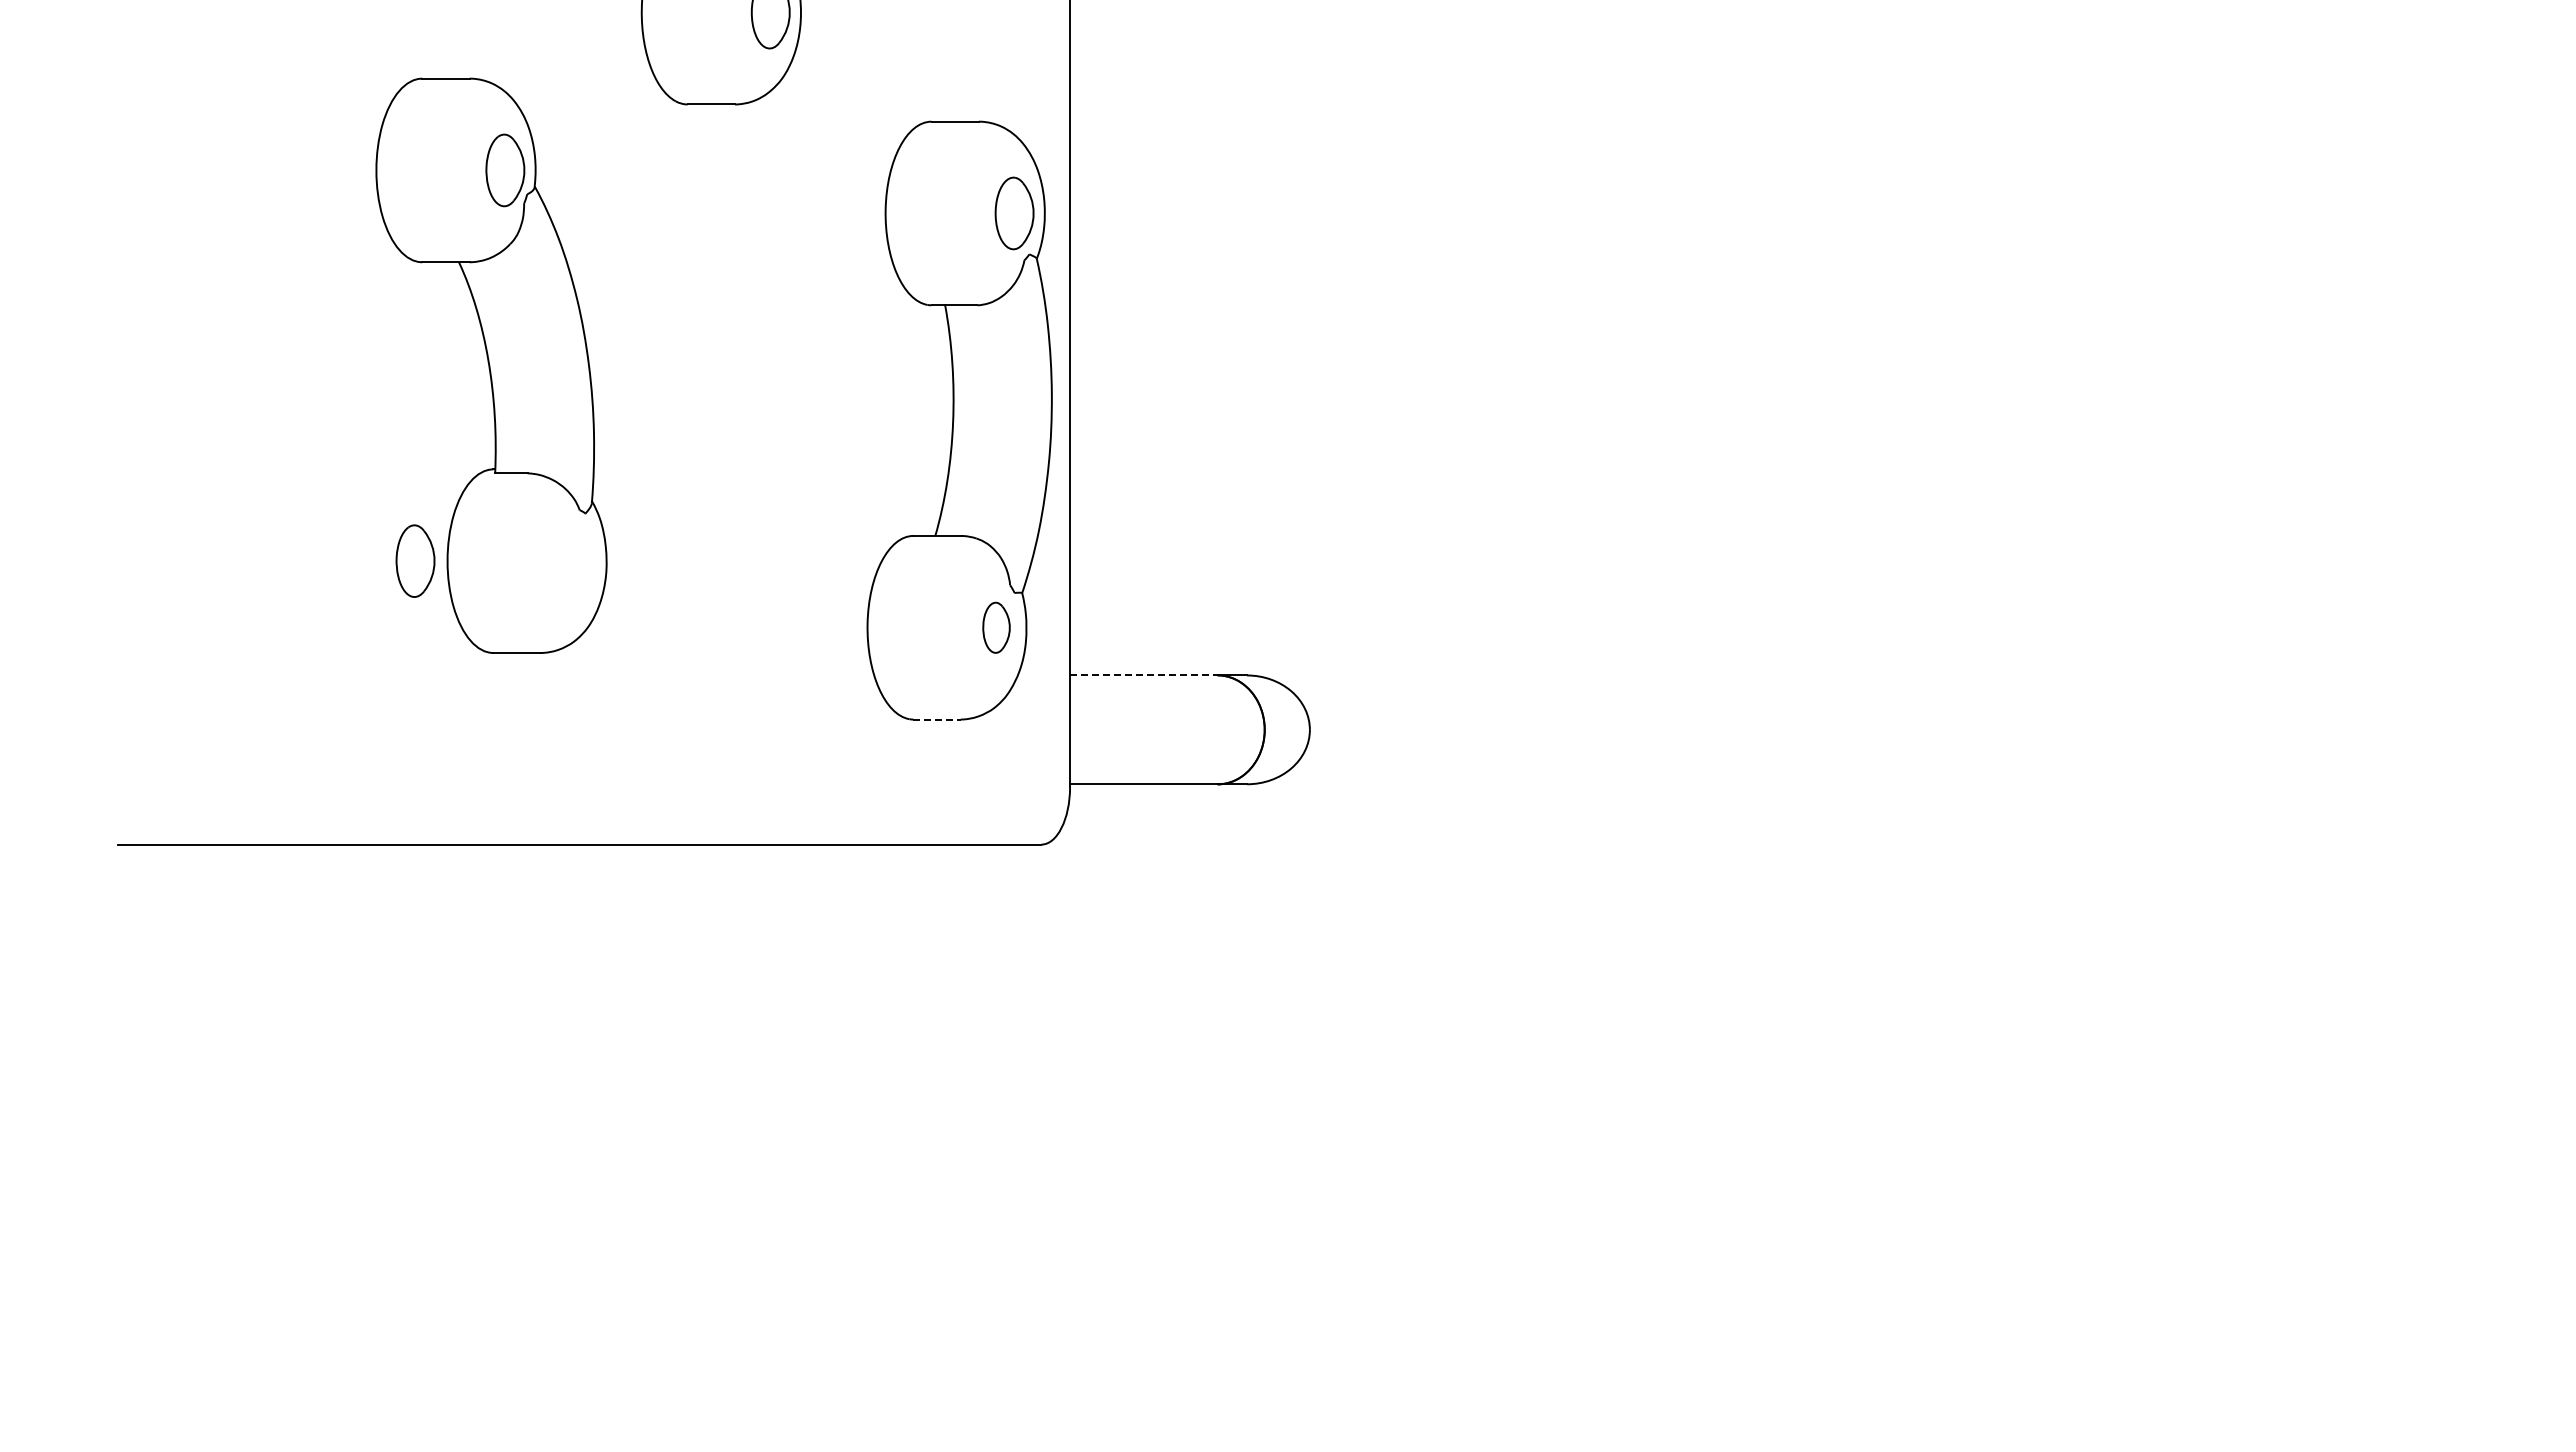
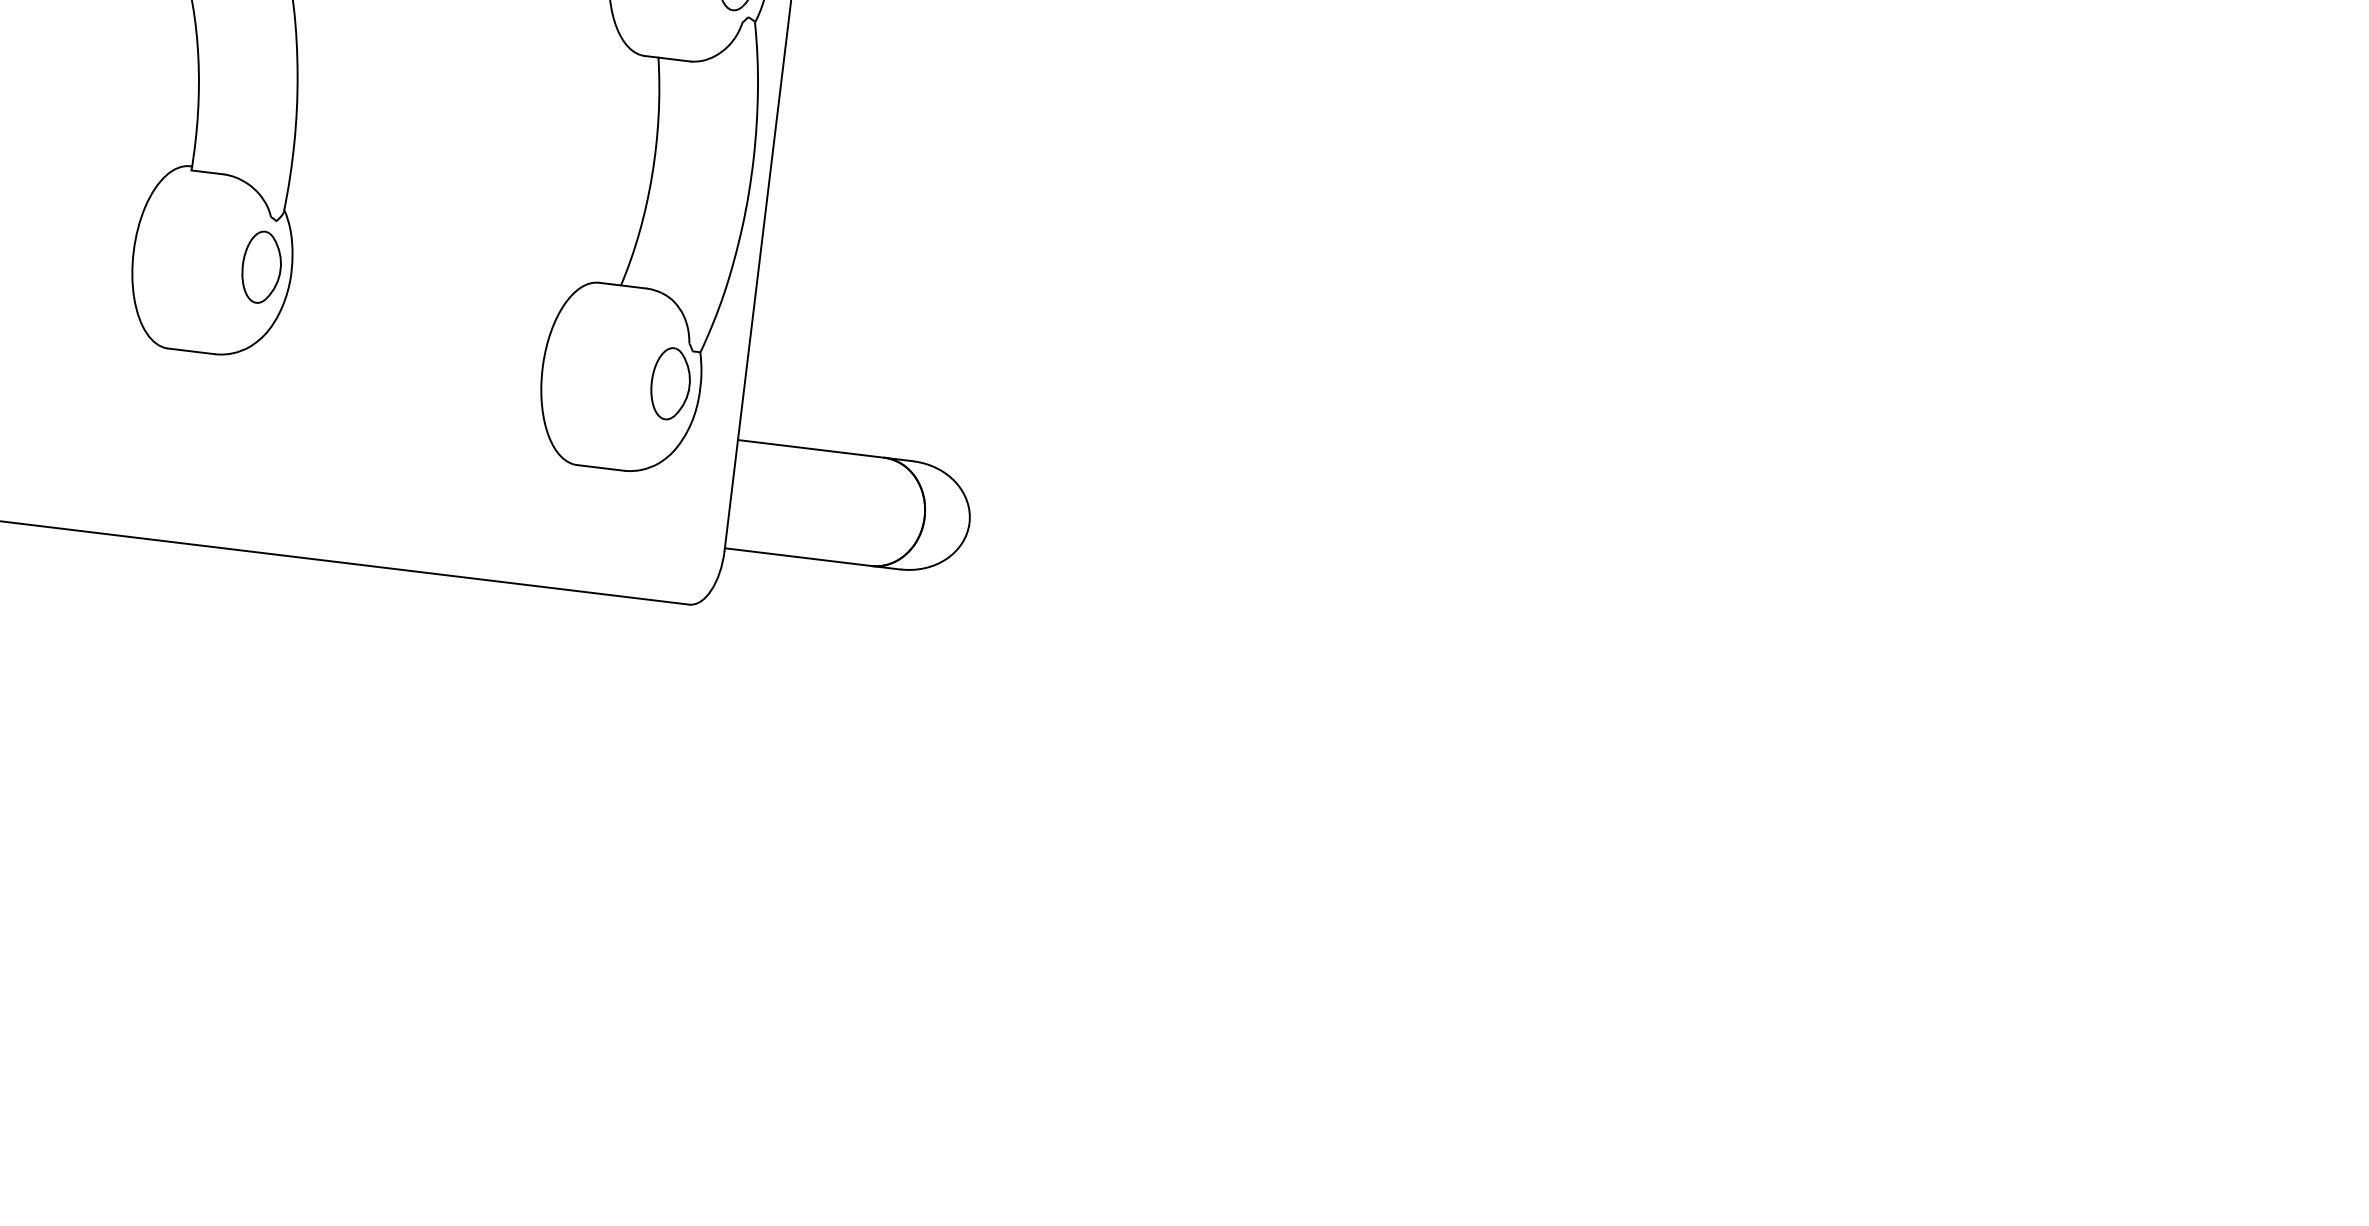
part: (415, 560) -> (261, 266), moved
part: (996, 627) -> (670, 383), size x1.43
line: (1143, 675) -> (810, 448), dashed -> solid
line: (937, 719) -> (601, 467), dashed -> solid

